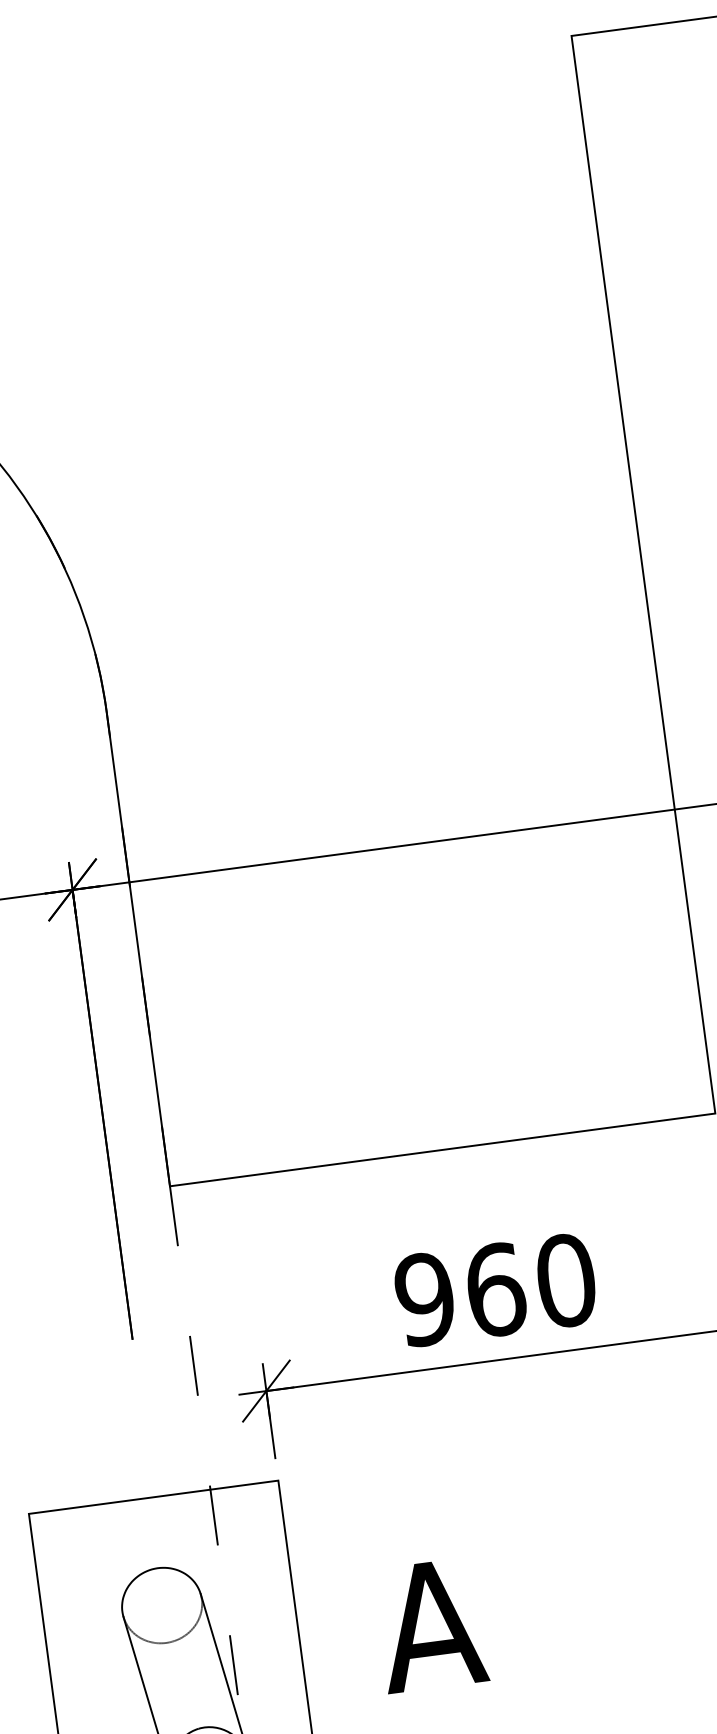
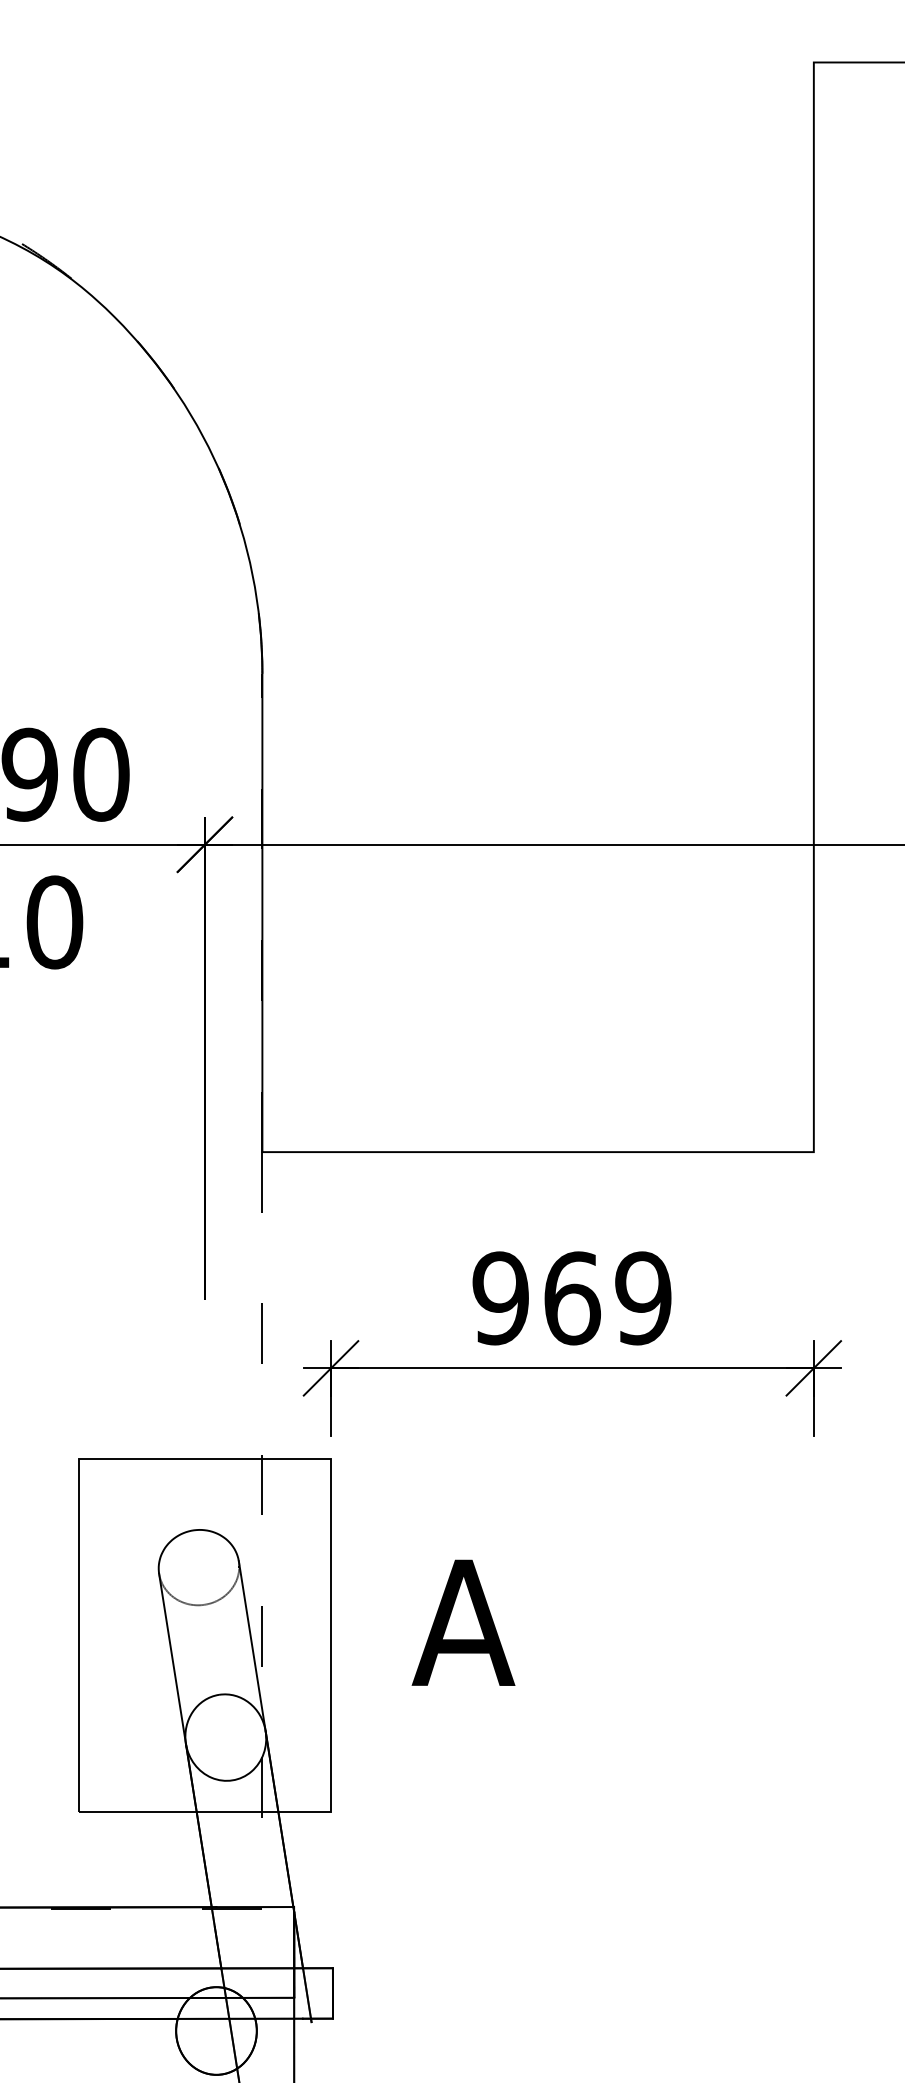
text: (566, 1280) -> (643, 1298), 960 -> 969

